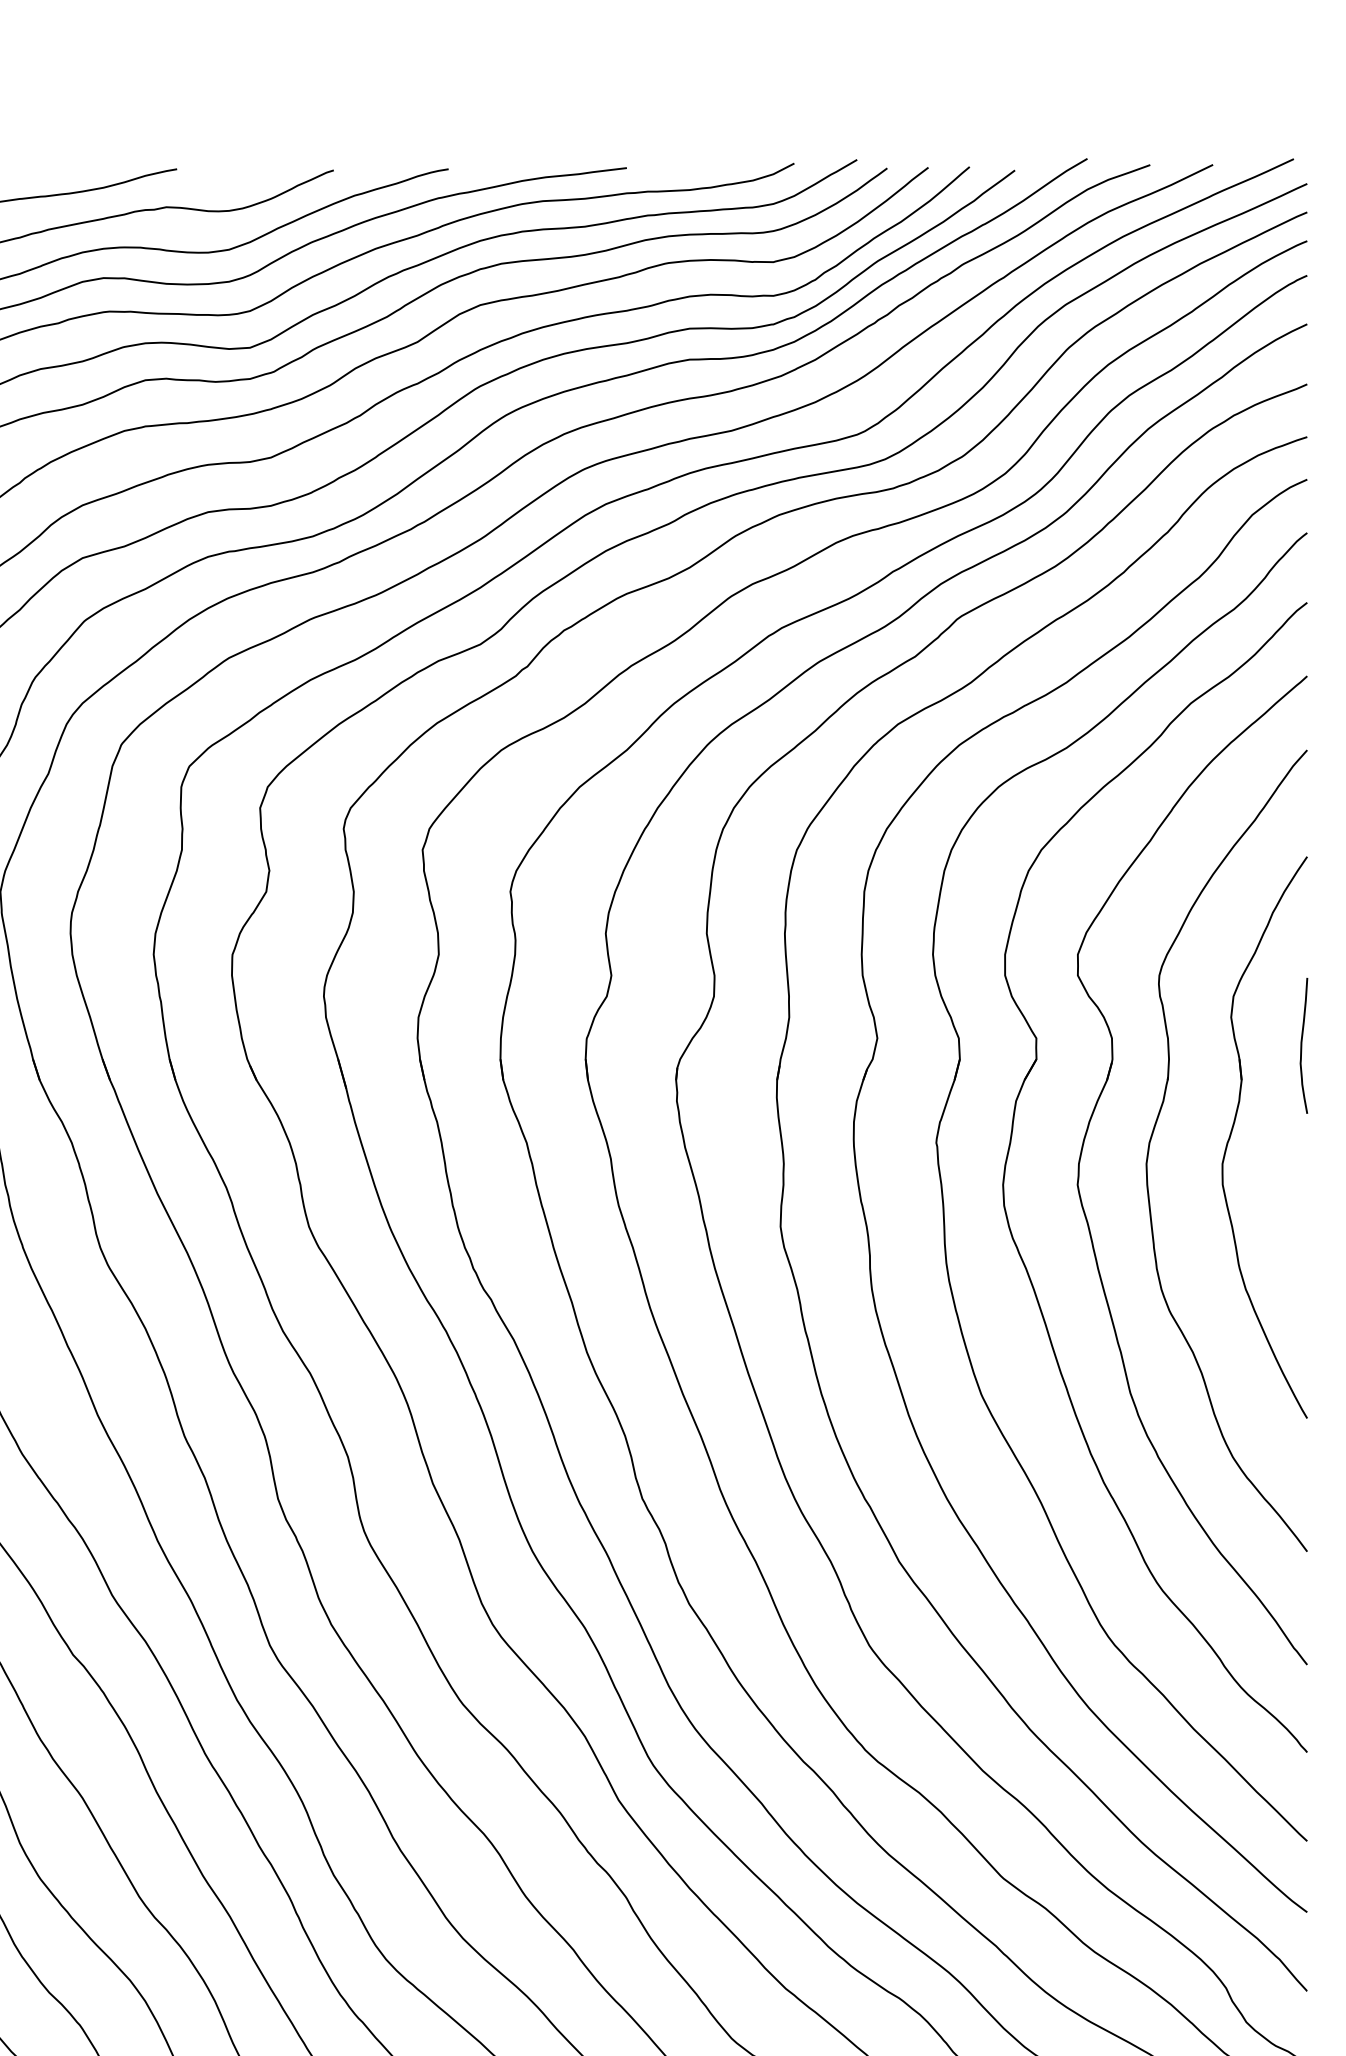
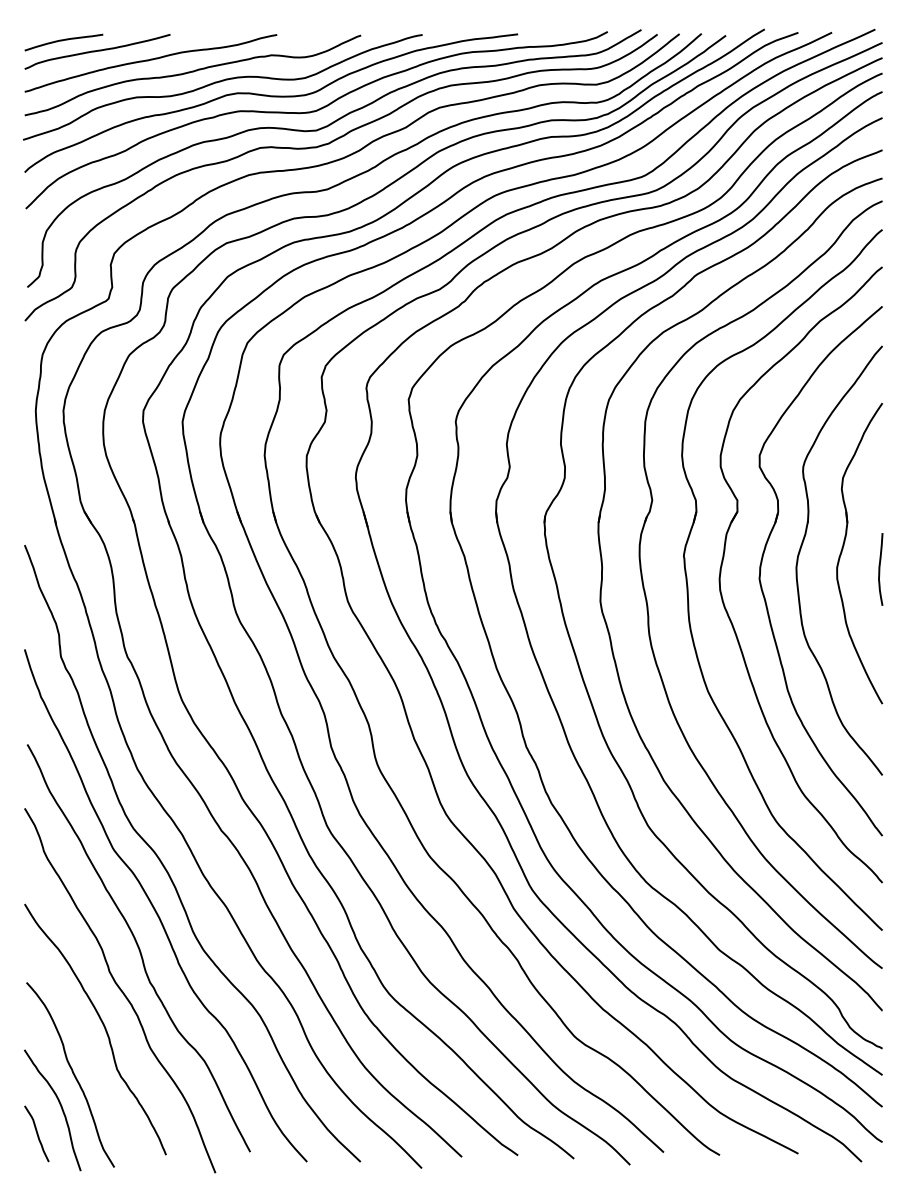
curve: (1303, 1045) -> (880, 569), moved

